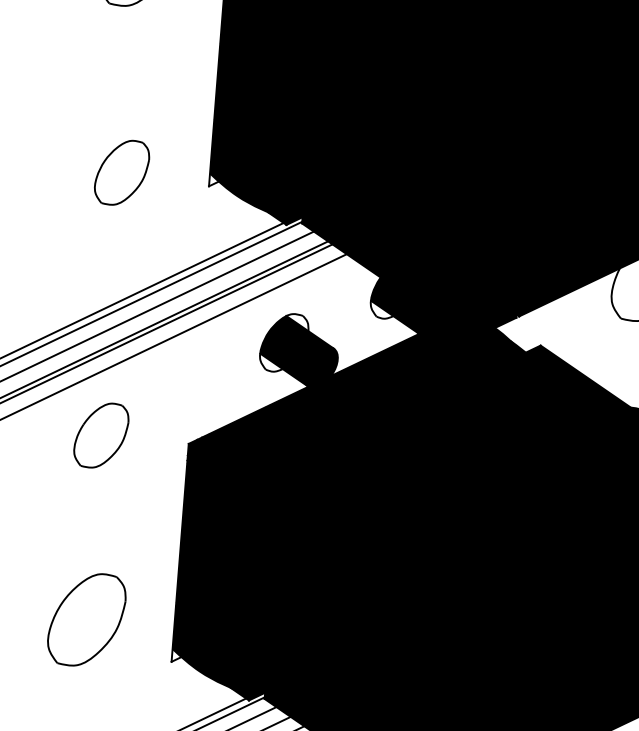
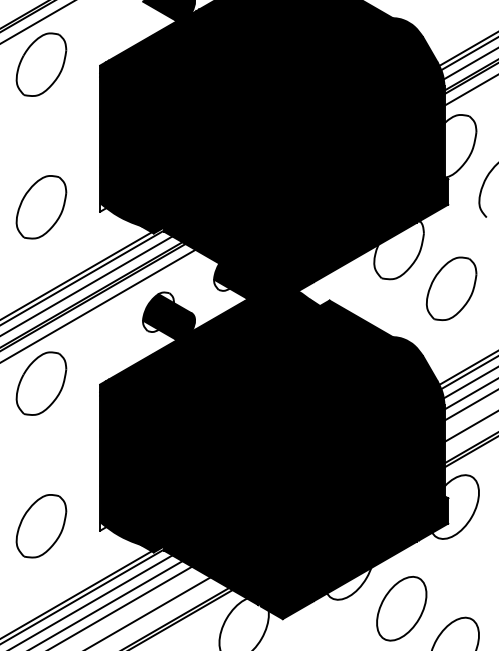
part: (122, 173) -> (41, 207), size x1.43
part: (101, 435) -> (41, 383), size x1.43
part: (86, 620) -> (41, 526), moved

